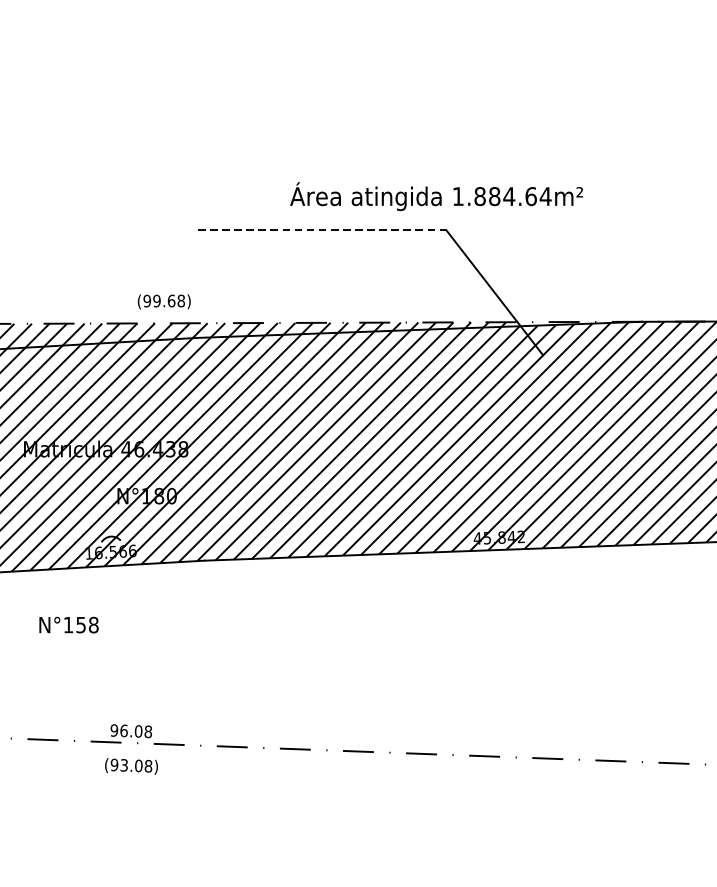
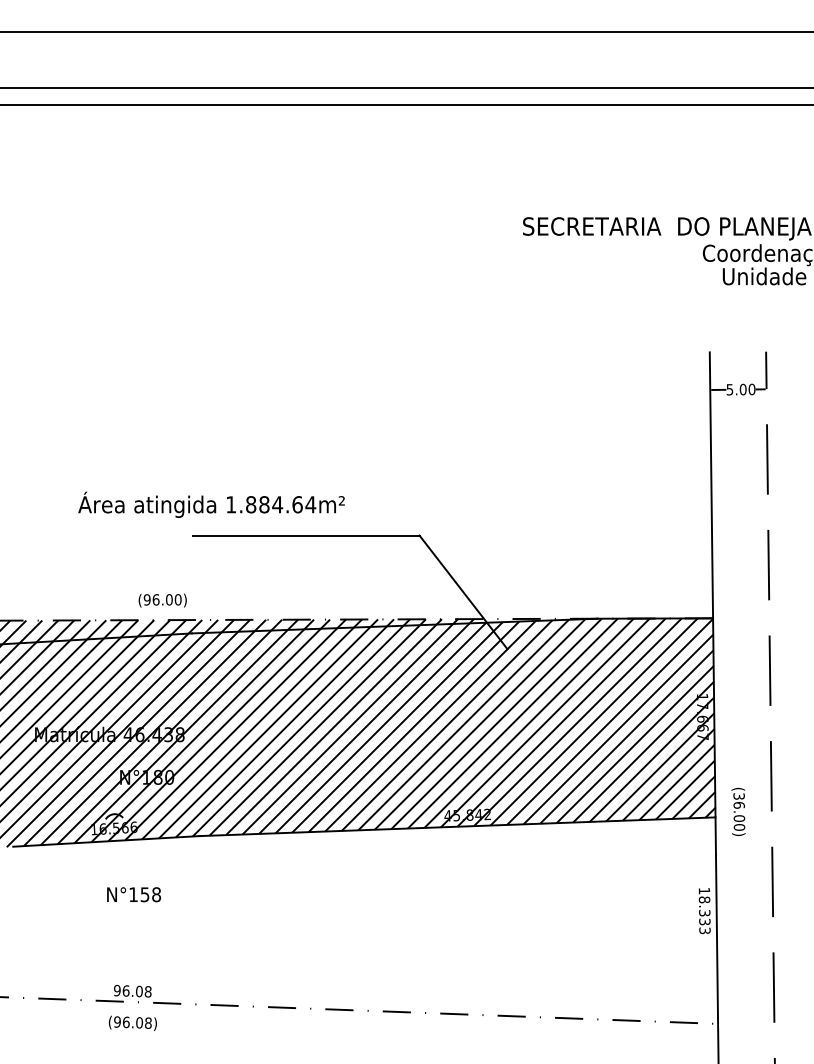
text: (436, 196) -> (211, 504), moved
line: (322, 230) -> (306, 535), dashed -> solid
text: (168, 300) -> (166, 599), (99.68) -> (96.00)
text: (68, 624) -> (133, 894), moved
text: (123, 765) -> (125, 1022), (93.08) -> (96.08)

